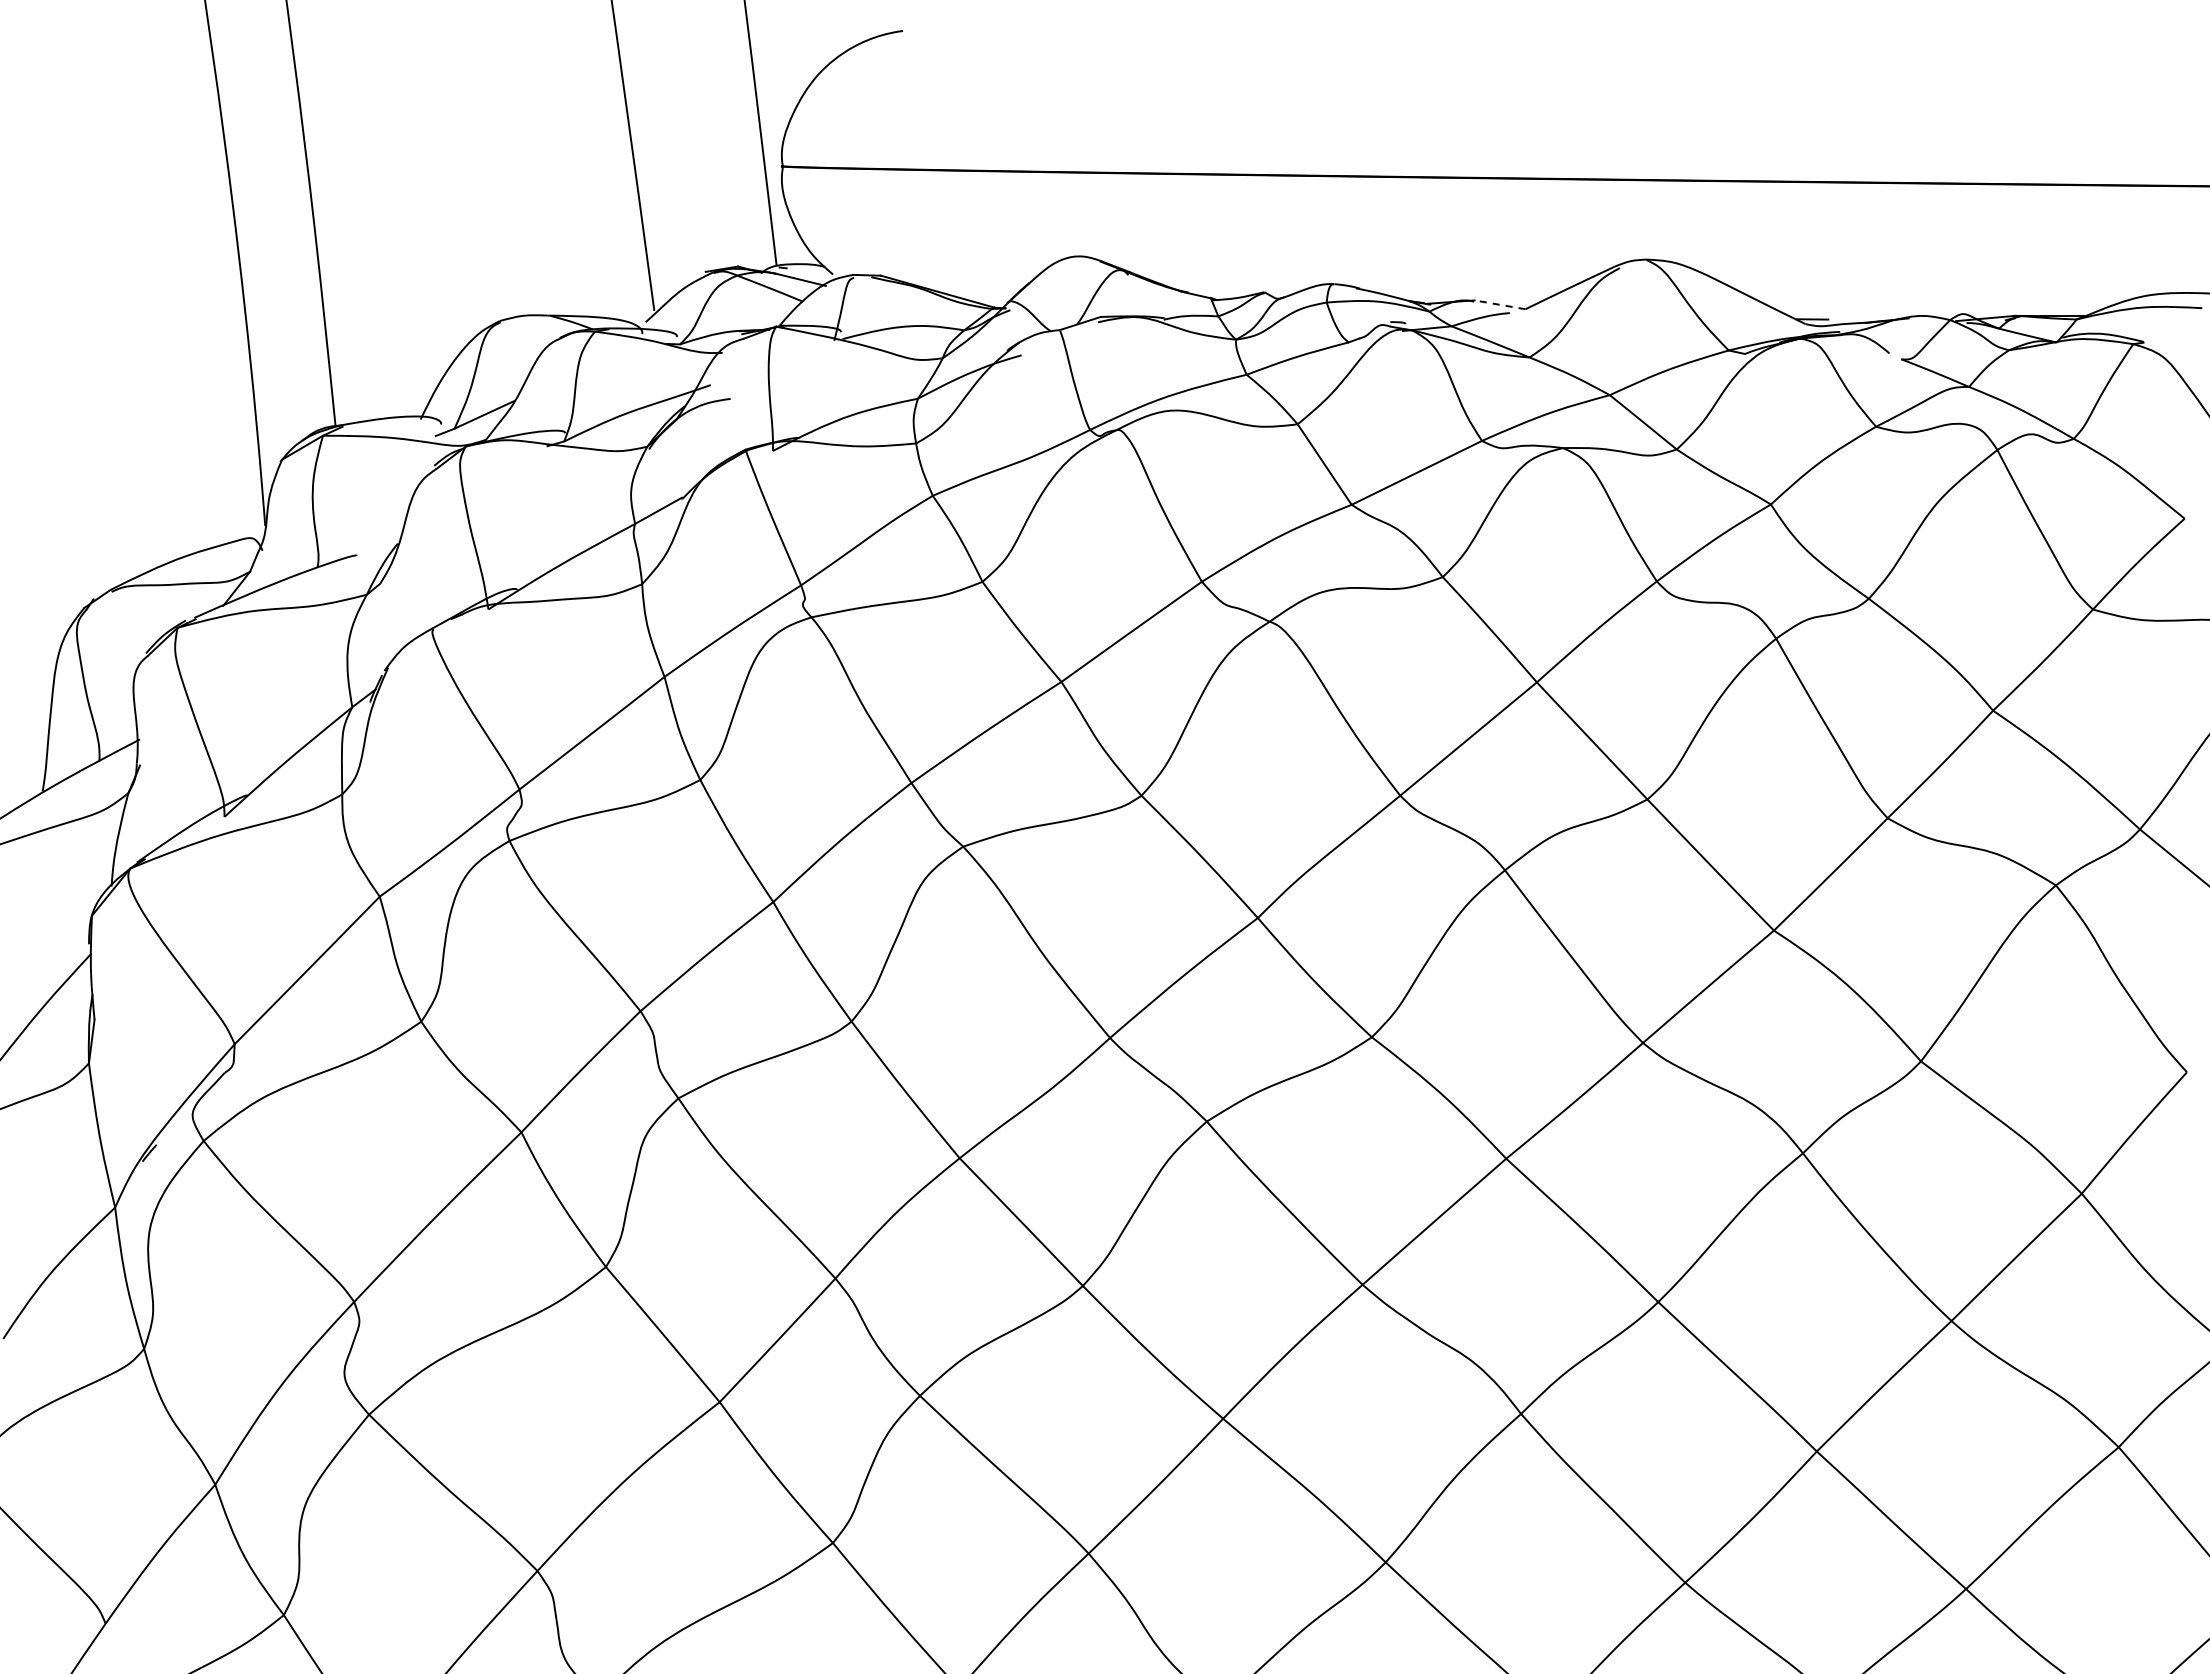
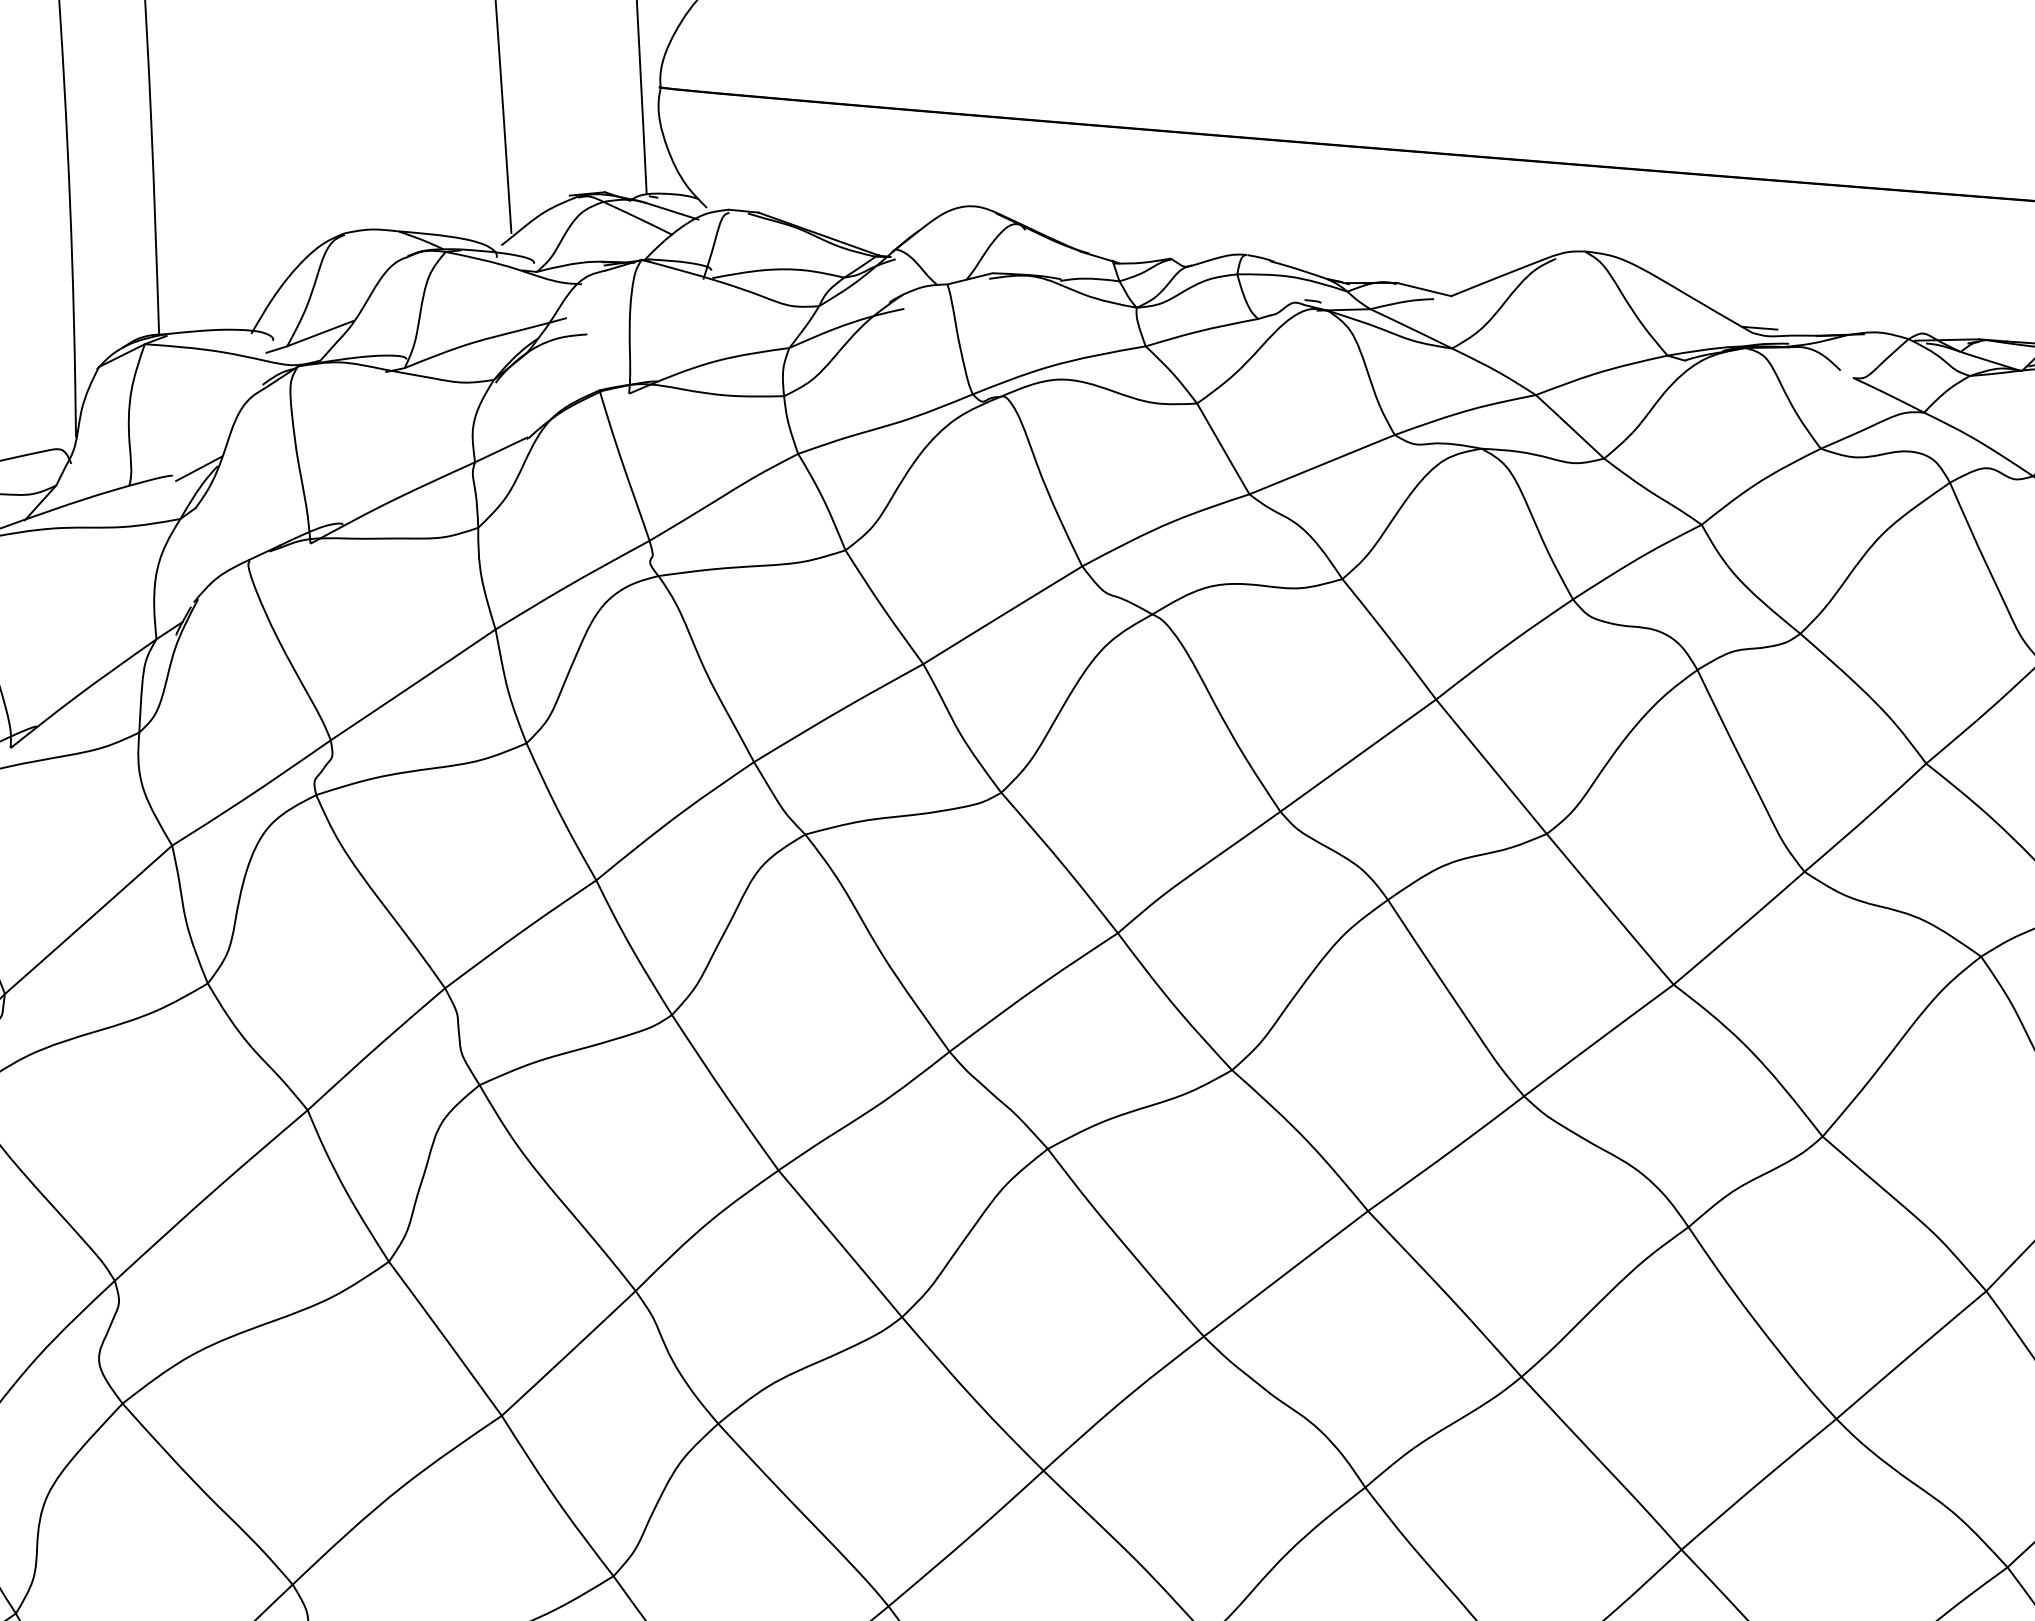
line: (1499, 304) -> (1423, 289), dashed -> solid
line: (380, 547) -> (198, 468), added

